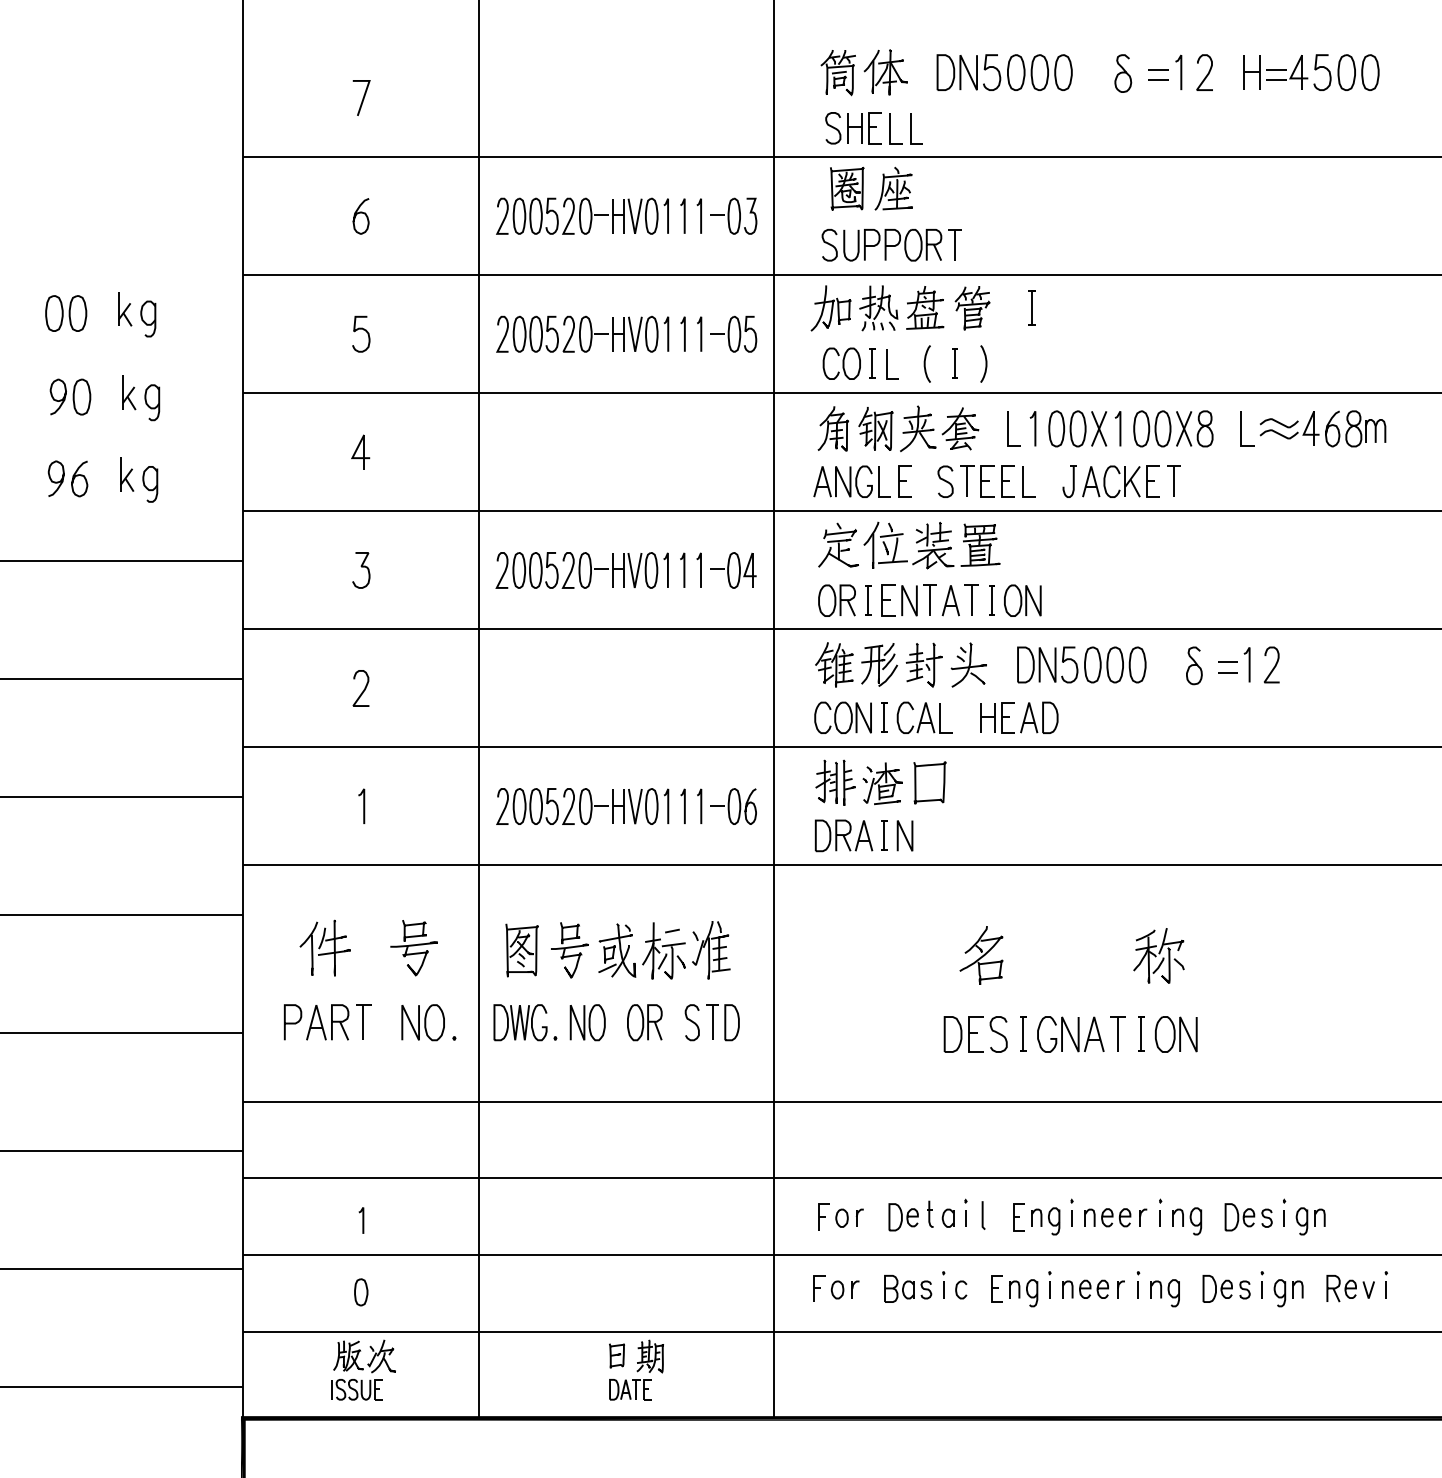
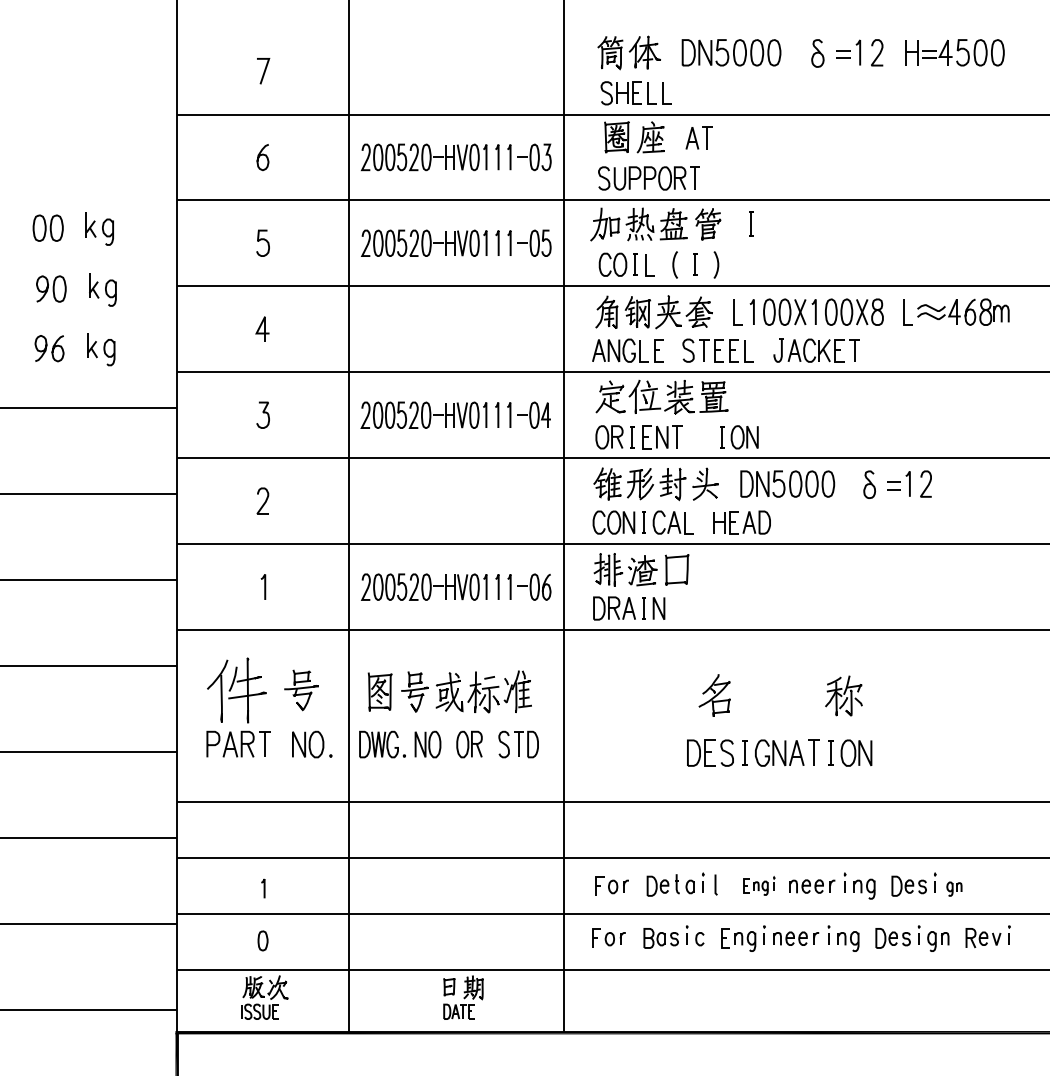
part: (959, 599) -> (698, 137), moved
part: (324, 947) -> (236, 689), size x1.6
part: (1043, 1216) -> (759, 885), size x0.7
part: (1310, 1220) -> (954, 888), size x0.7

